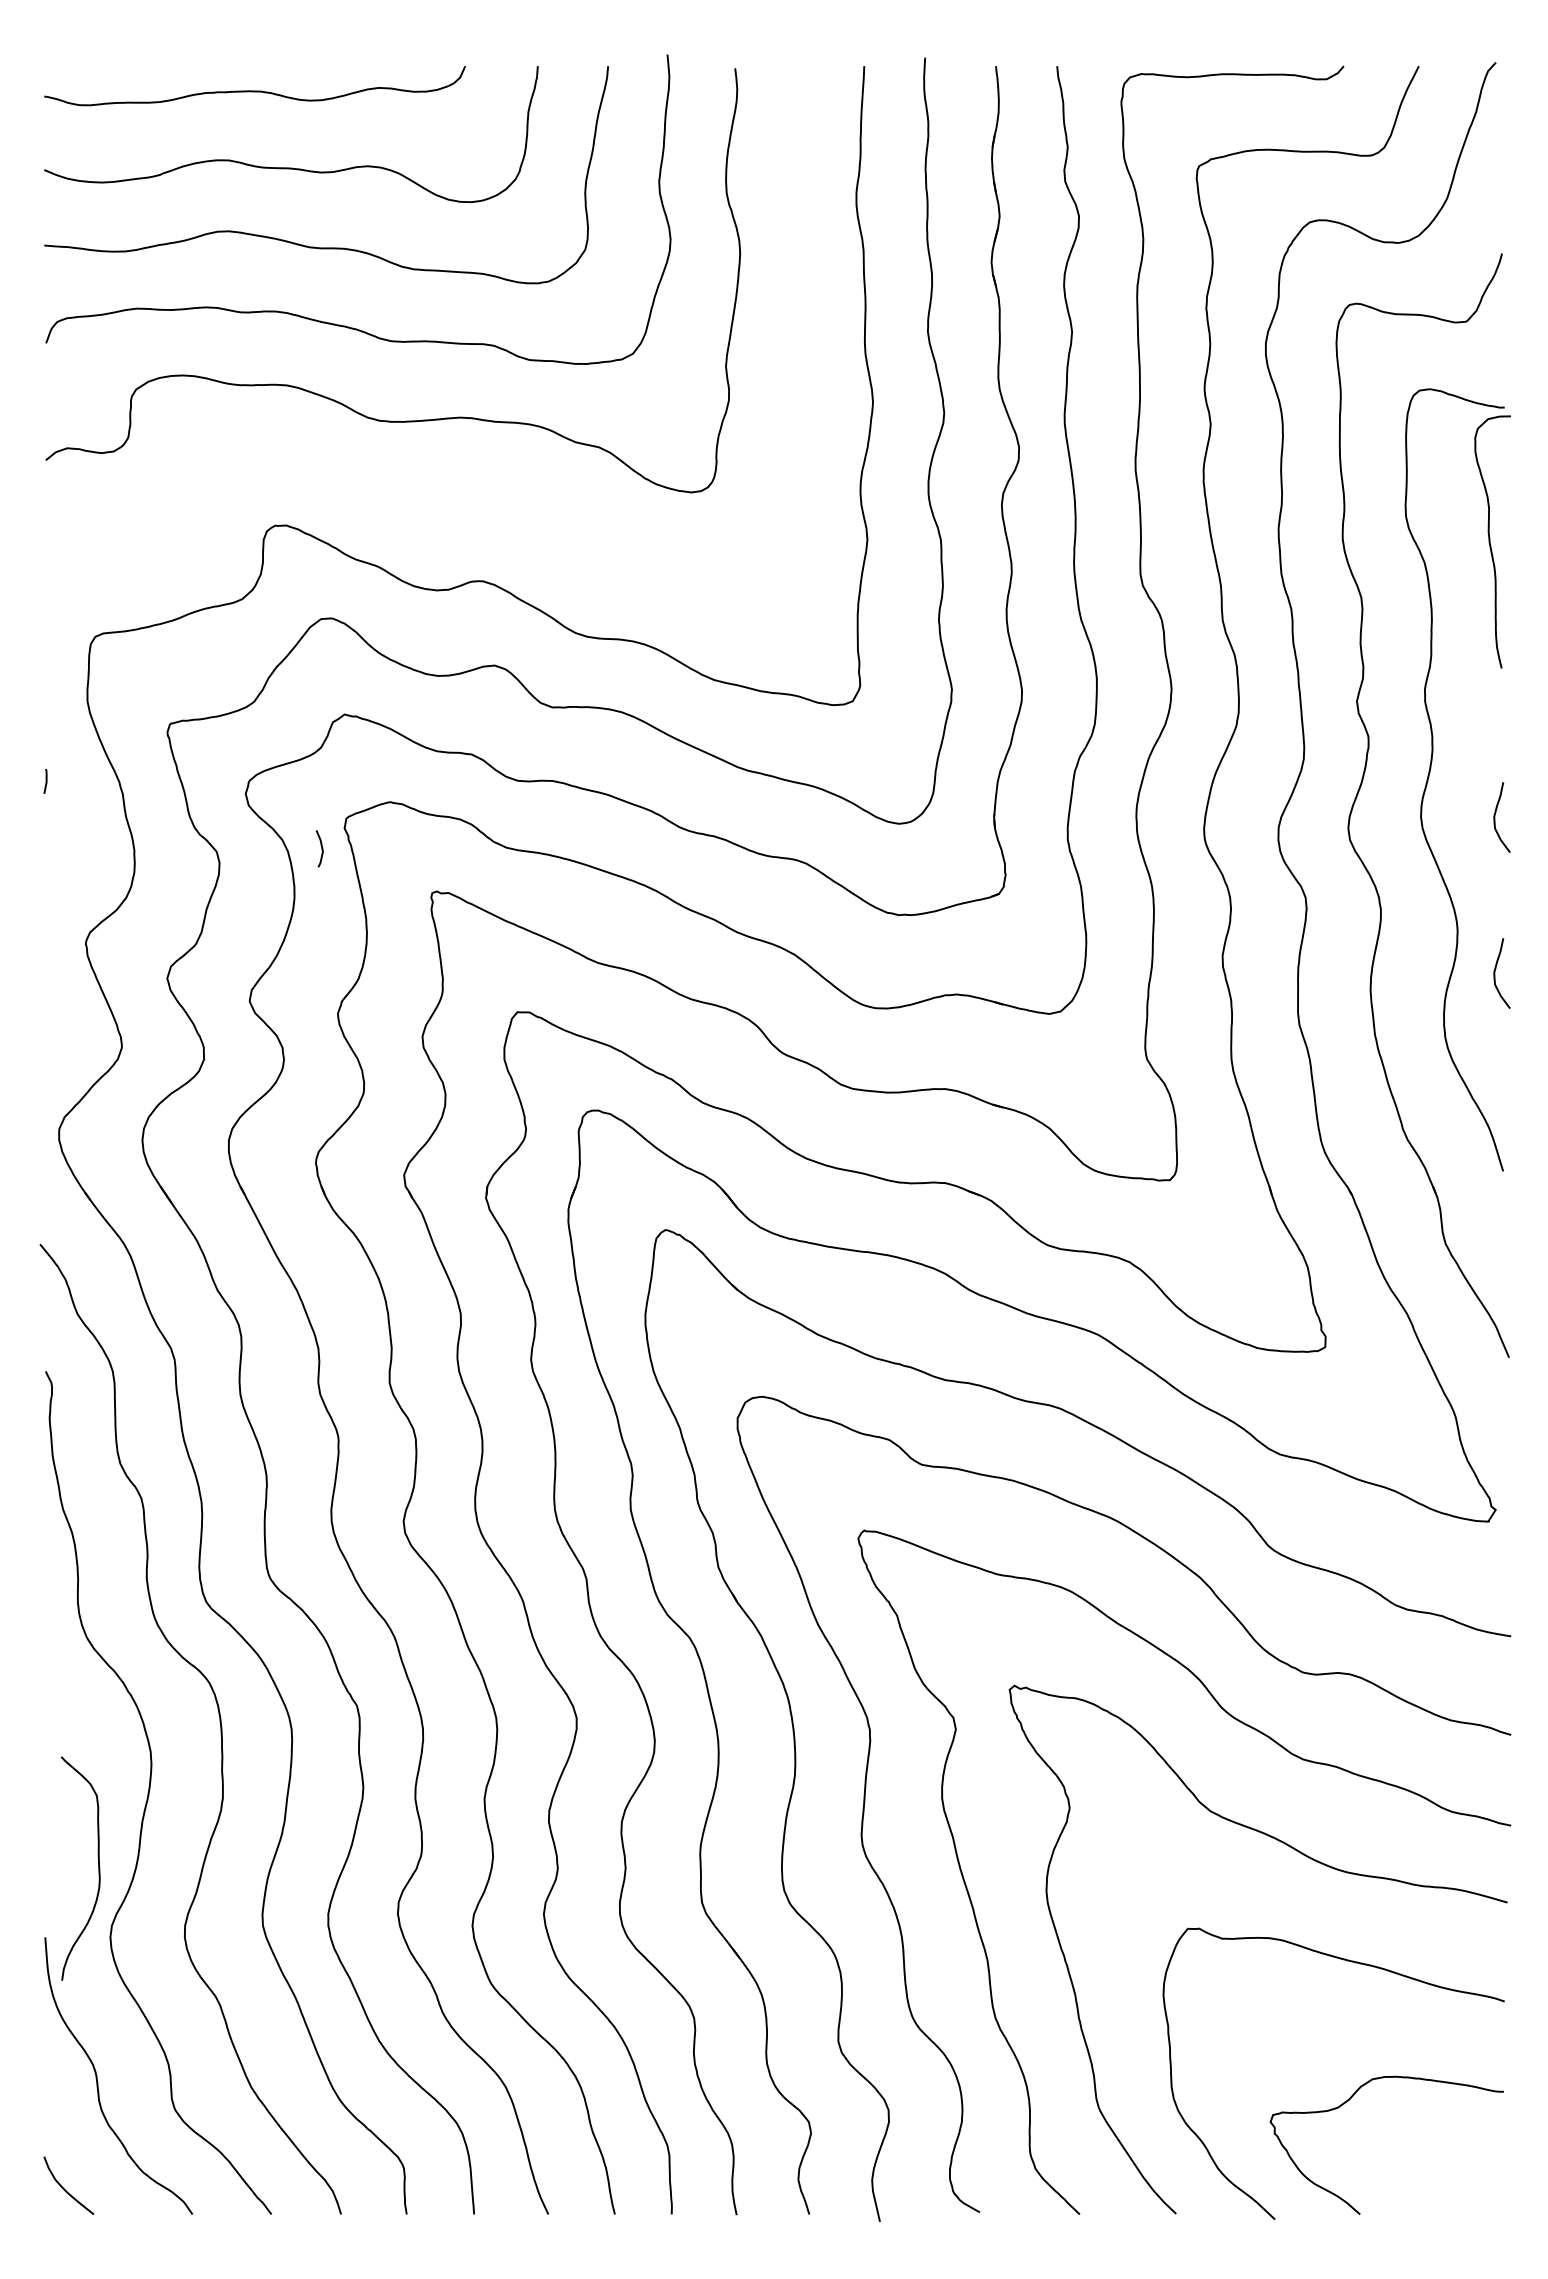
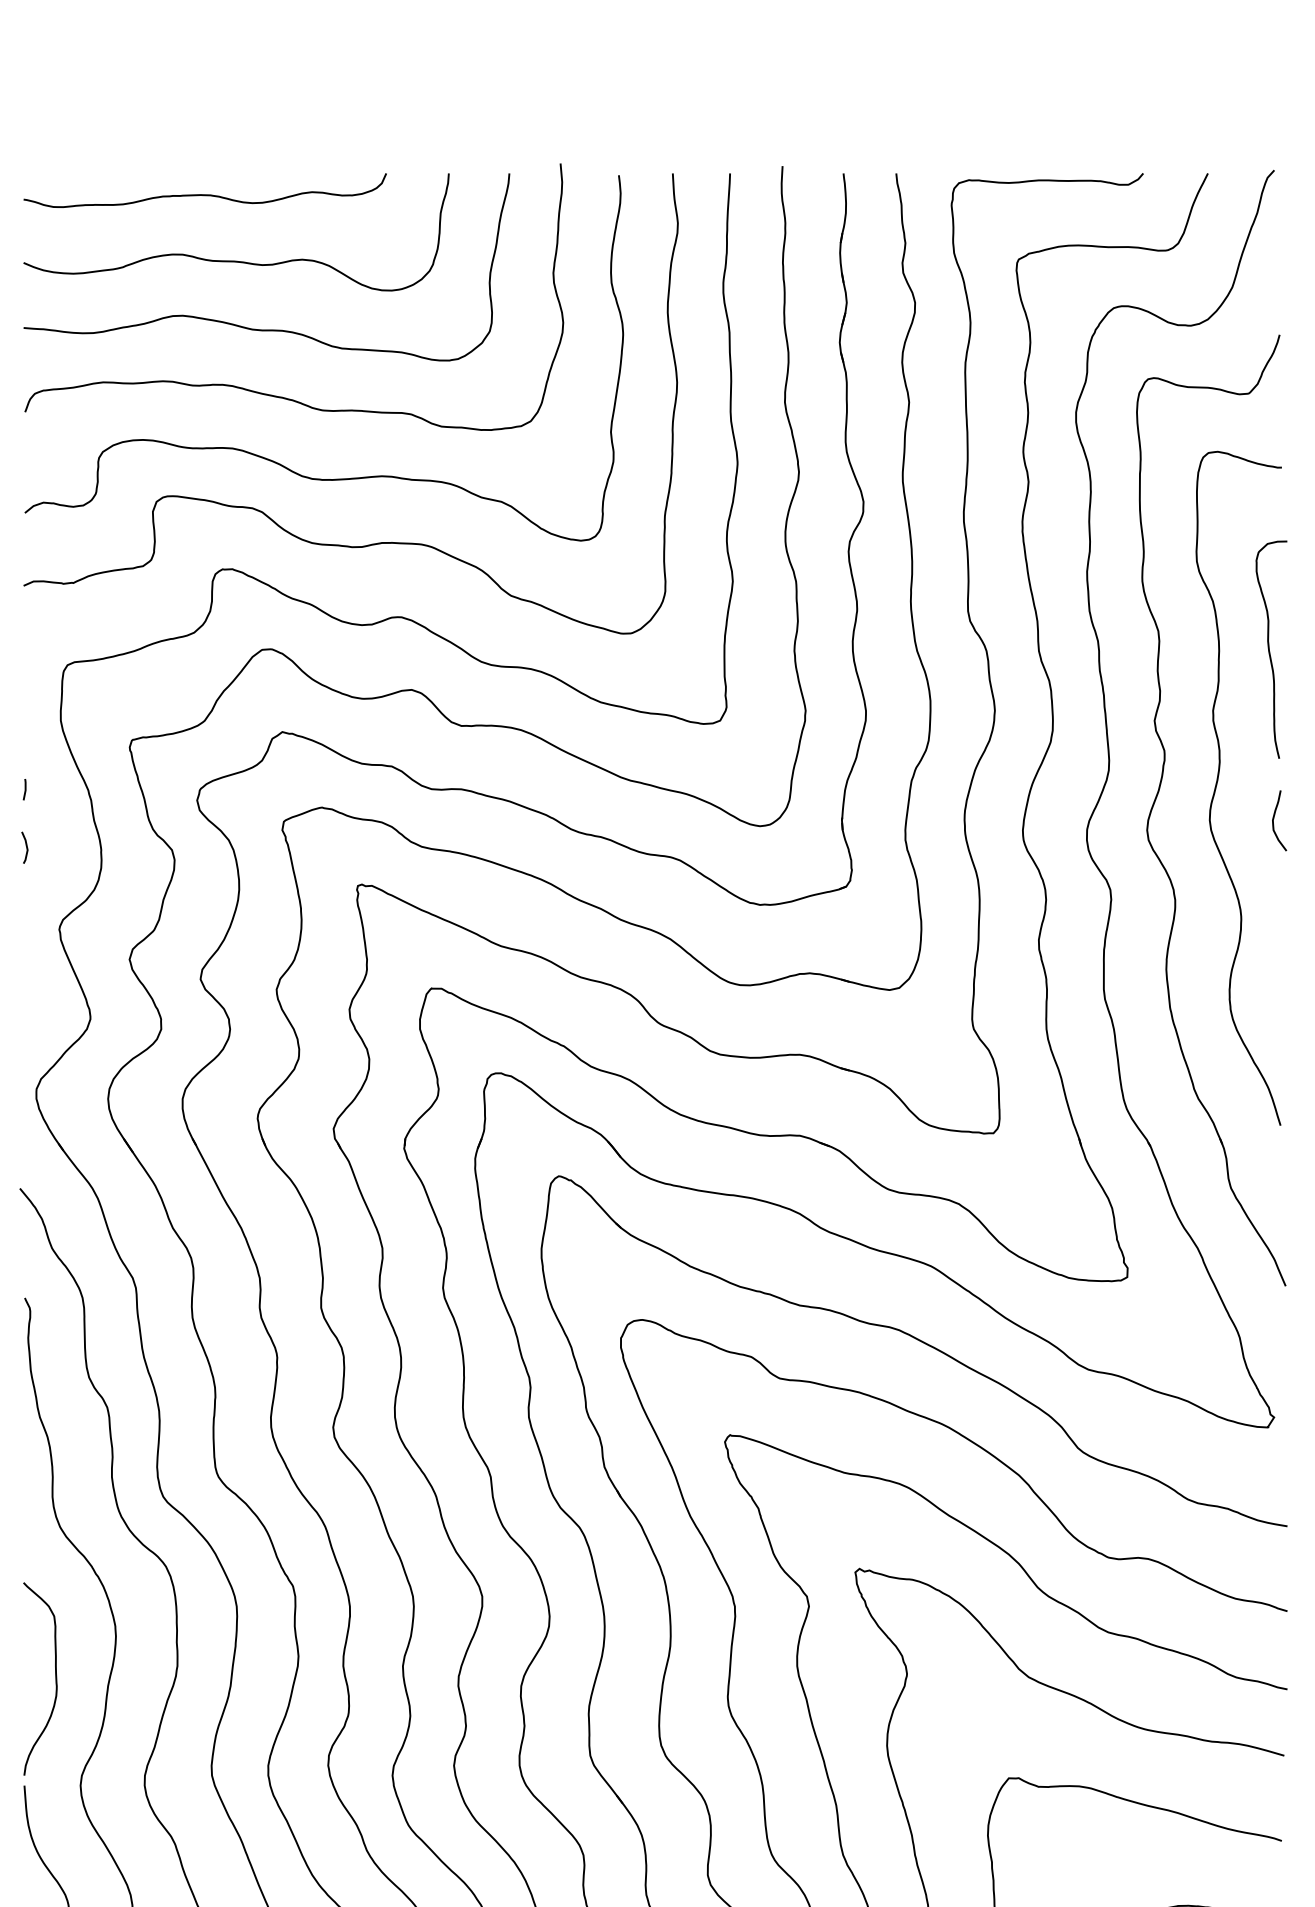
curve: (323, 459) -> (264, 512), added
curve: (1490, 541) -> (1269, 649), moved
line: (321, 848) -> (26, 847), moved
curve: (1495, 973) -> (1273, 955), removed
curve: (98, 1868) -> (55, 1678), moved

